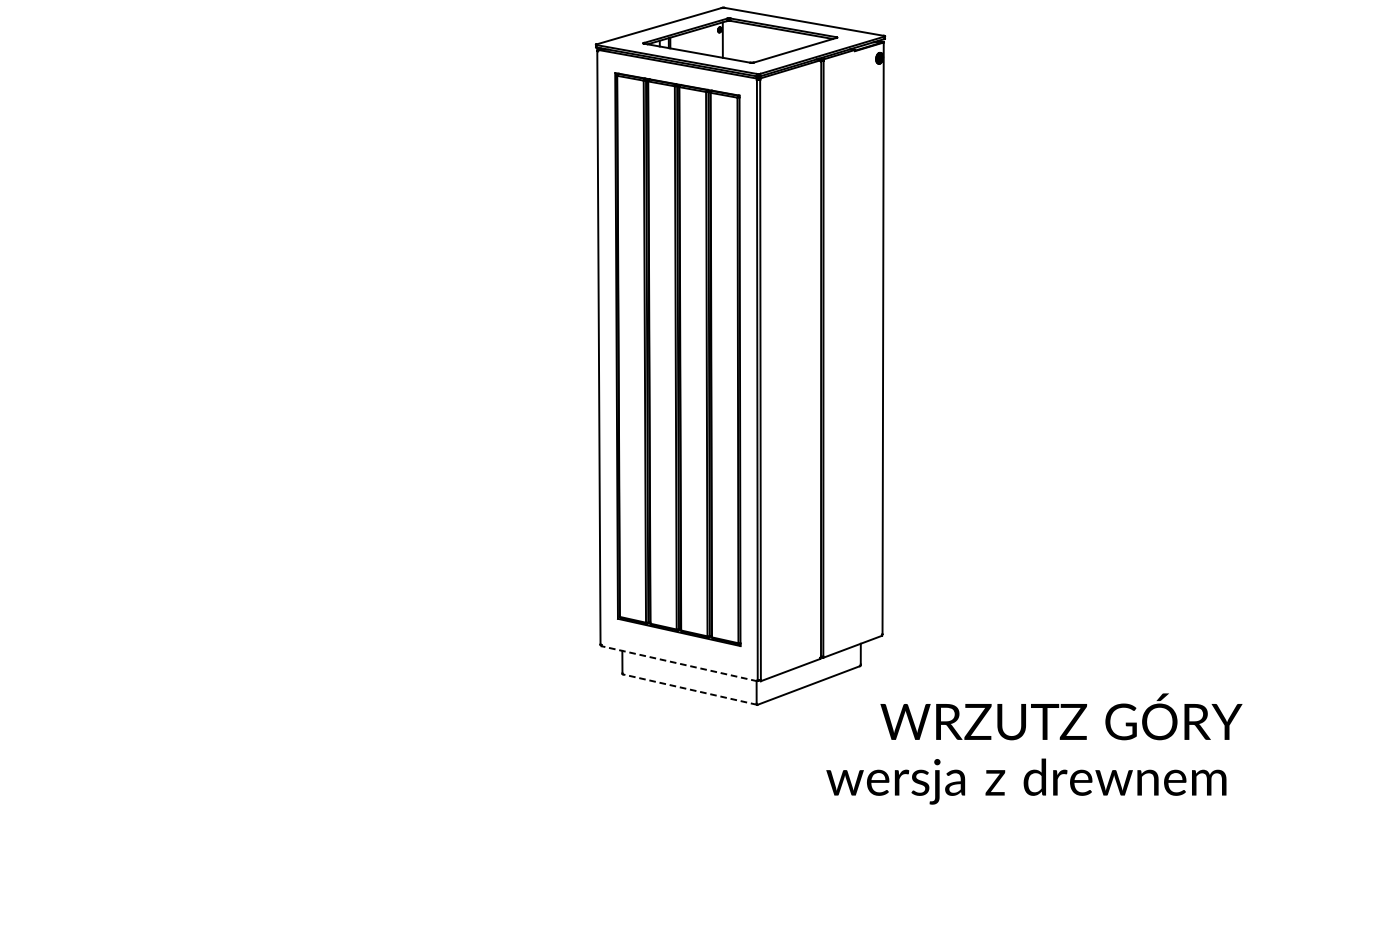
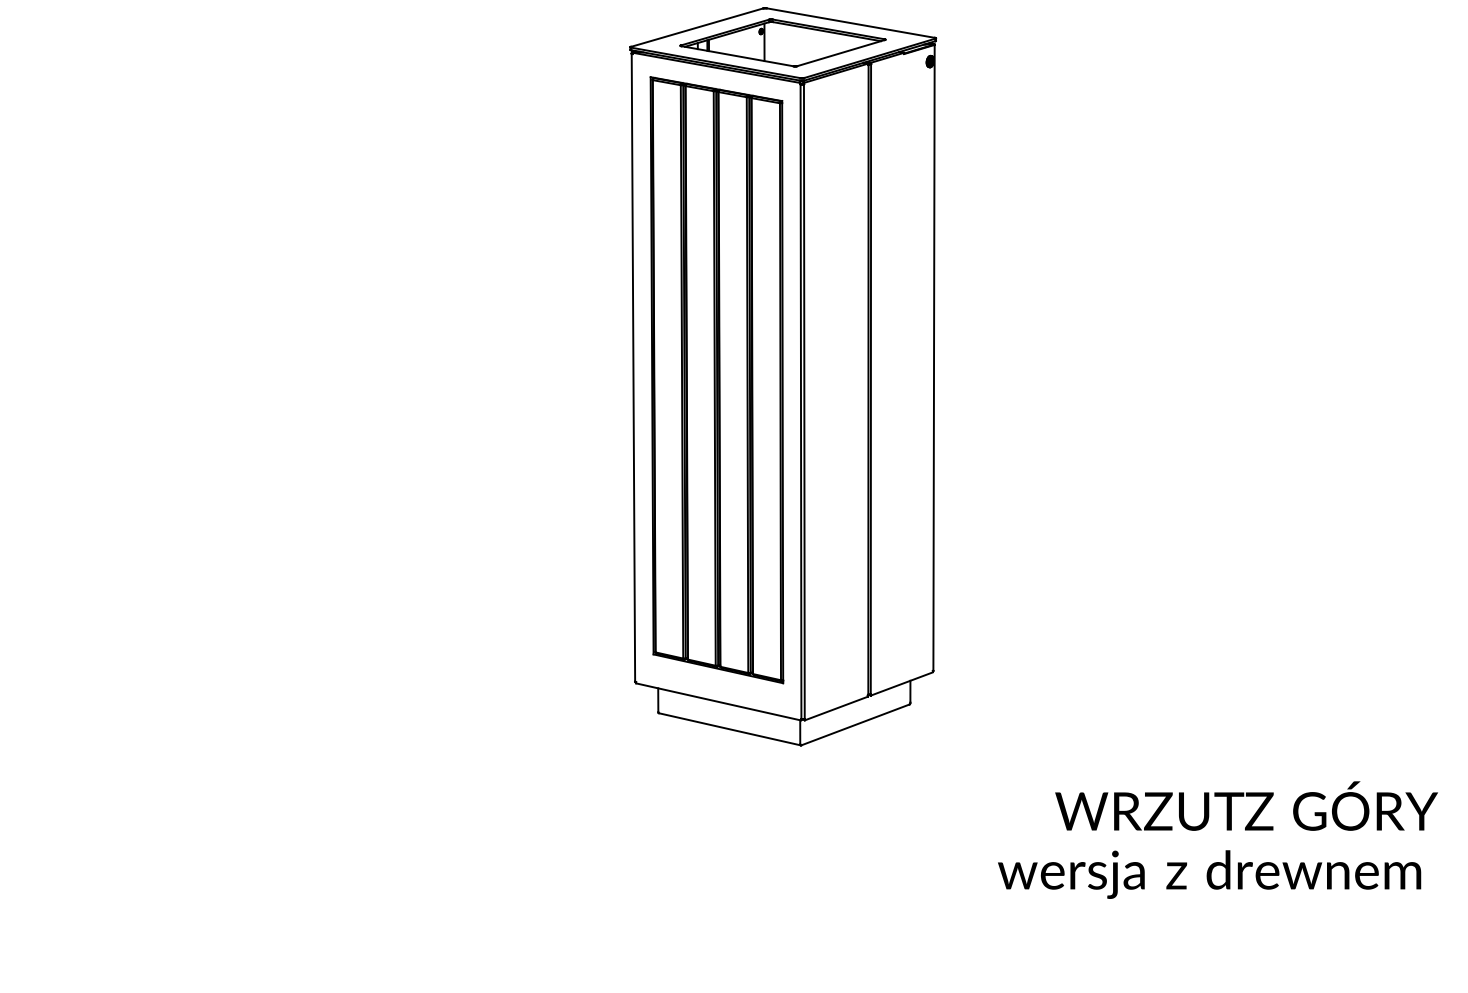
line: (679, 663) -> (718, 701), dashed -> solid
line: (689, 689) -> (729, 729), dashed -> solid
text: (1033, 748) -> (1217, 839), moved

